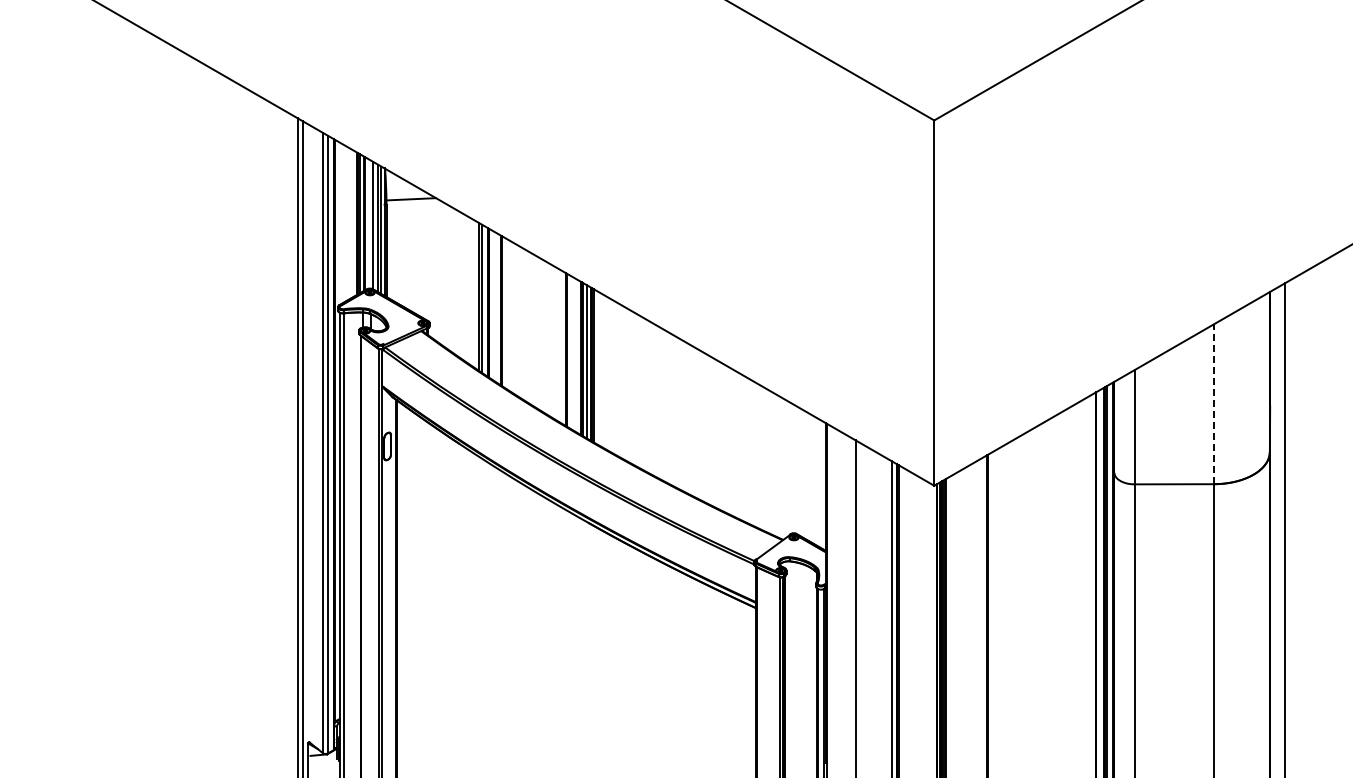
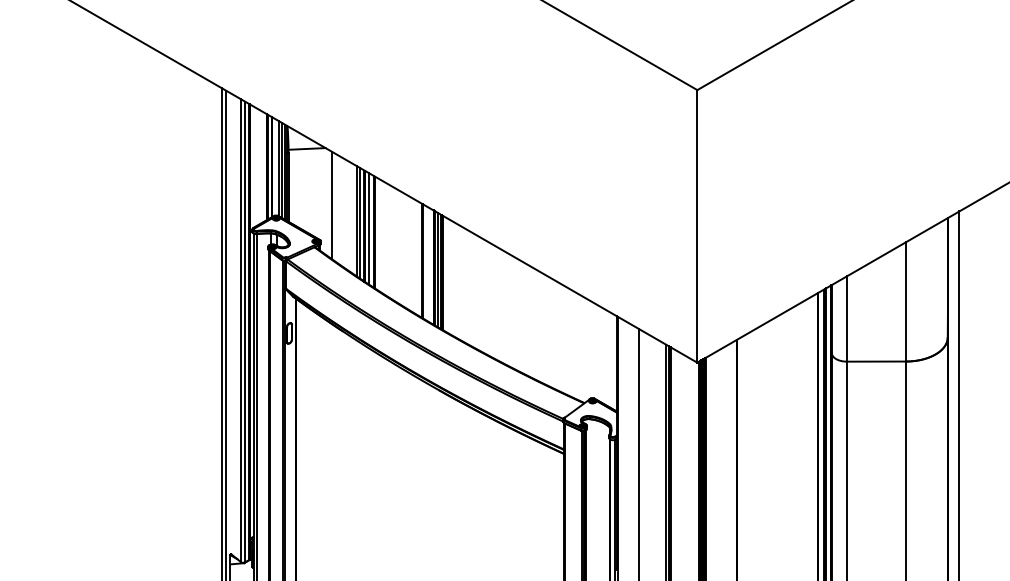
line: (444, 275) -> (331, 205), added
line: (493, 305) -> (368, 228), added
line: (1214, 404) -> (906, 302), dashed -> solid

